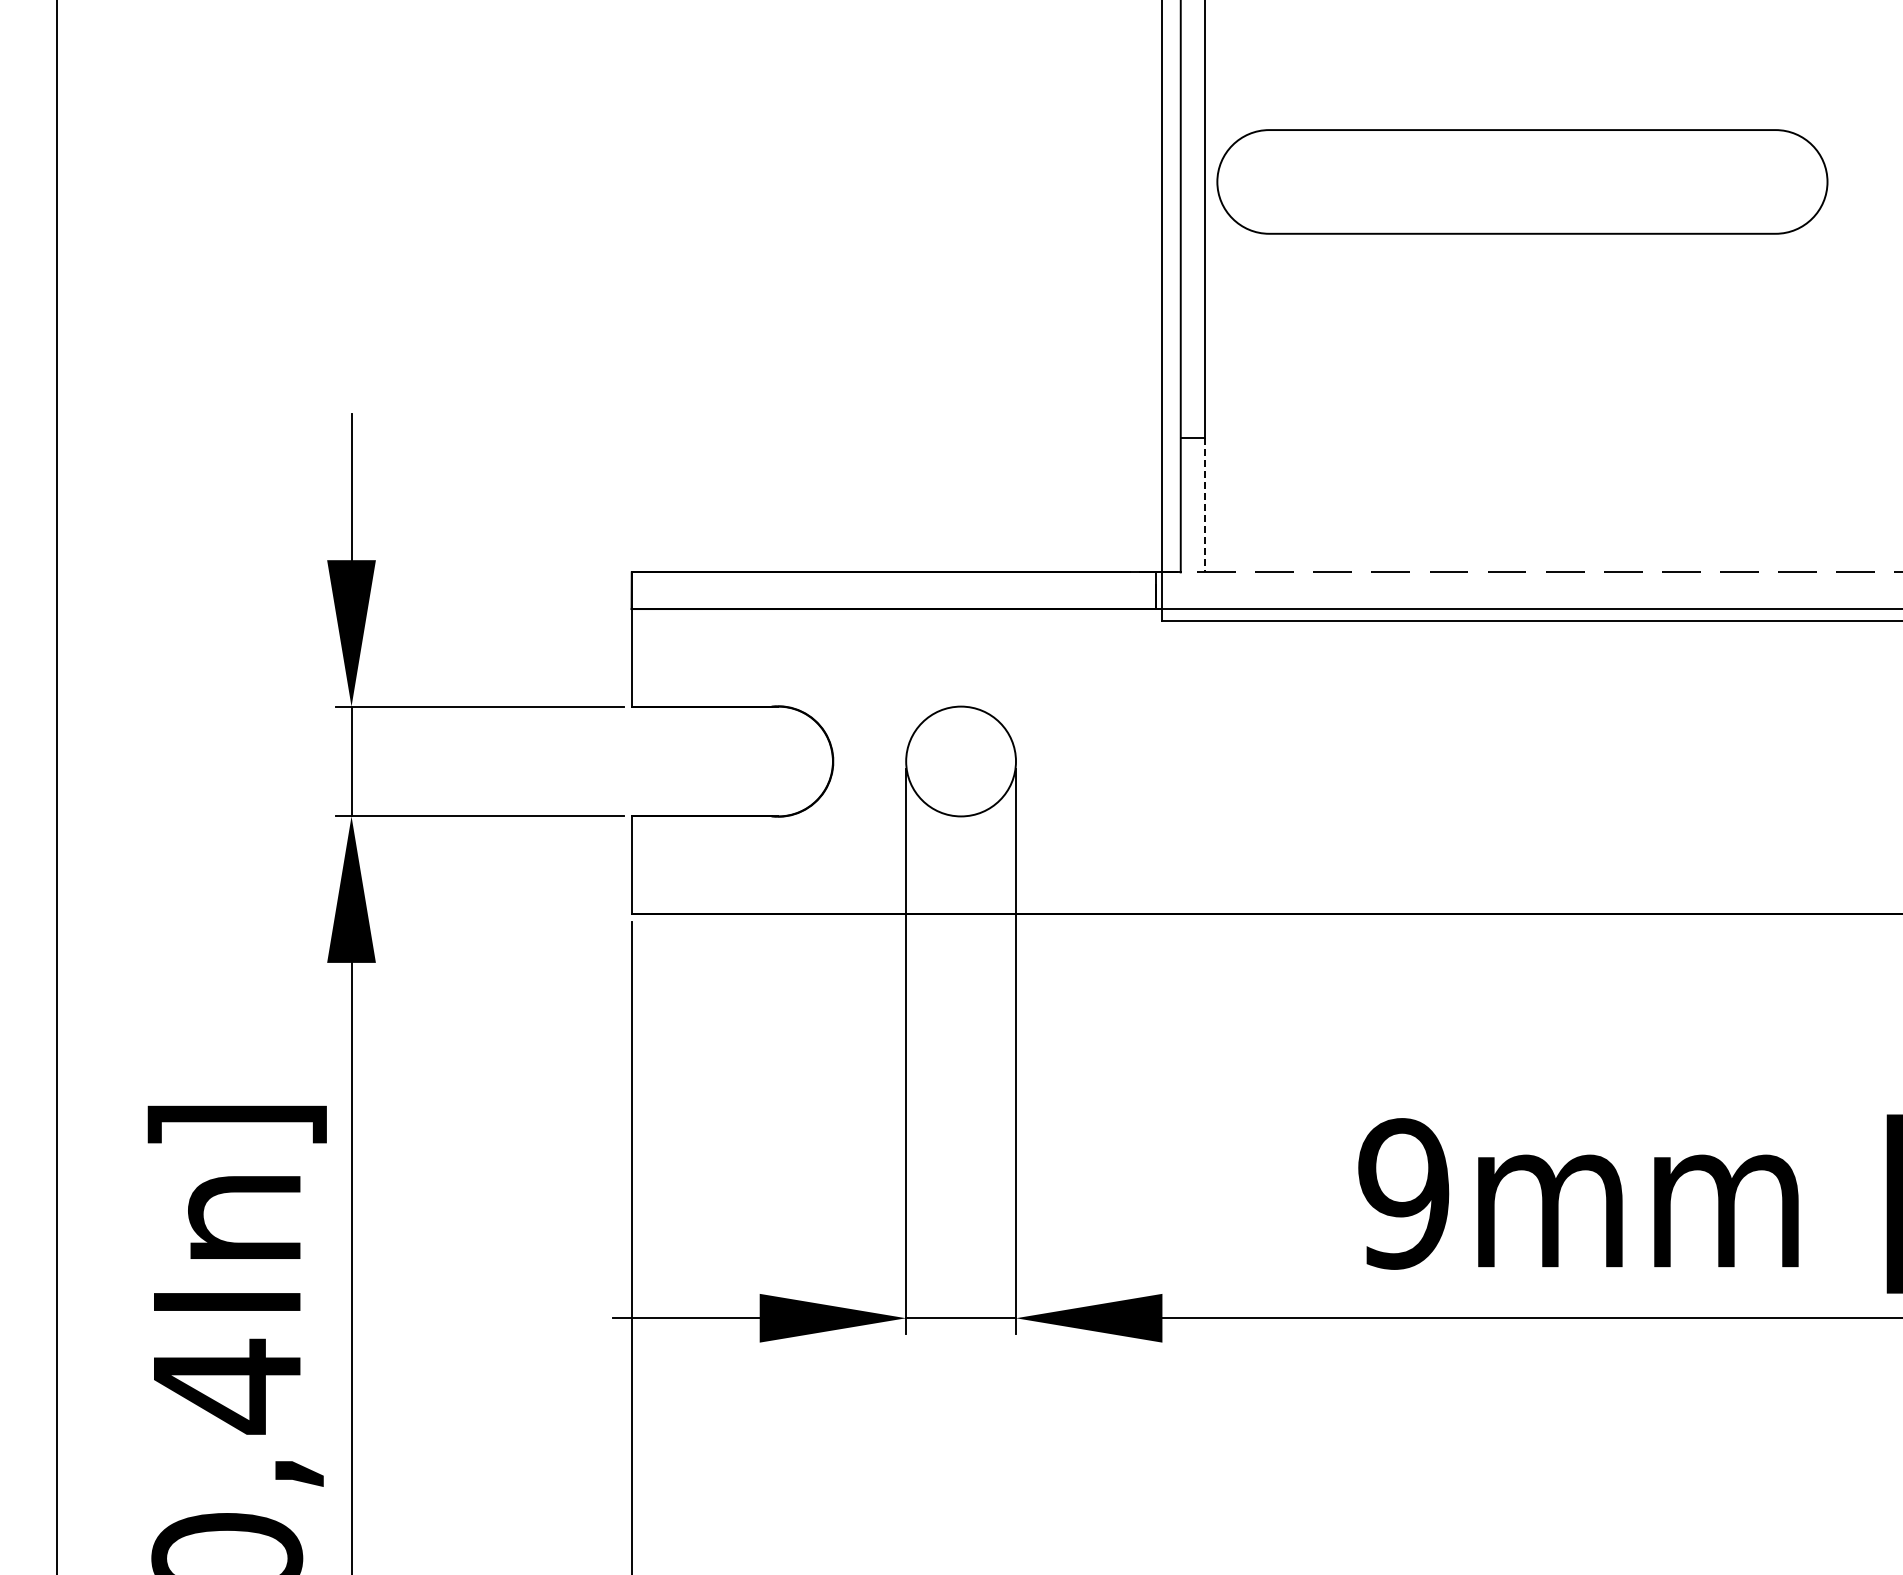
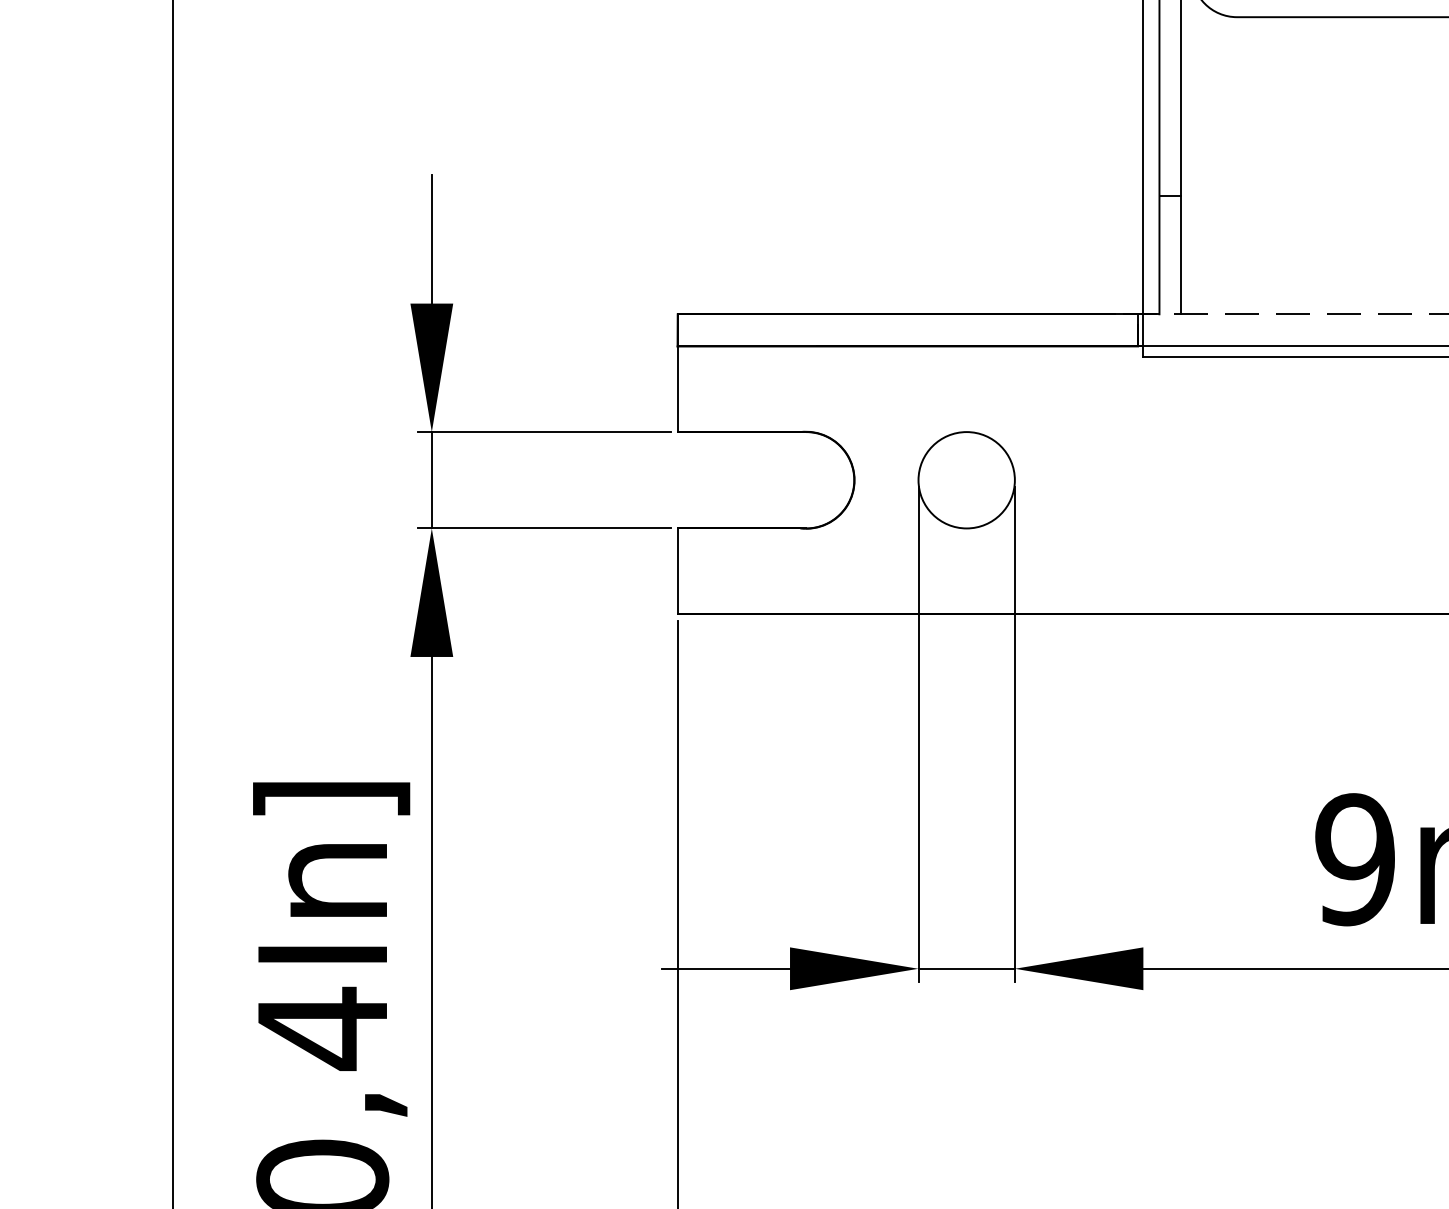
line: (1205, 505) -> (1181, 255), dashed -> solid

